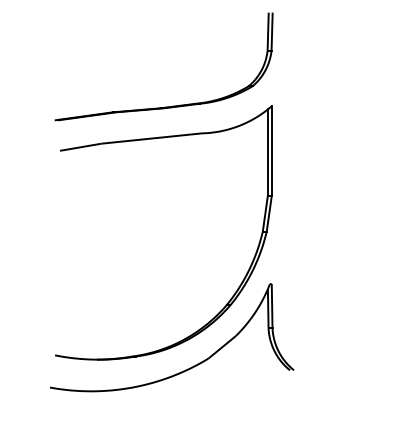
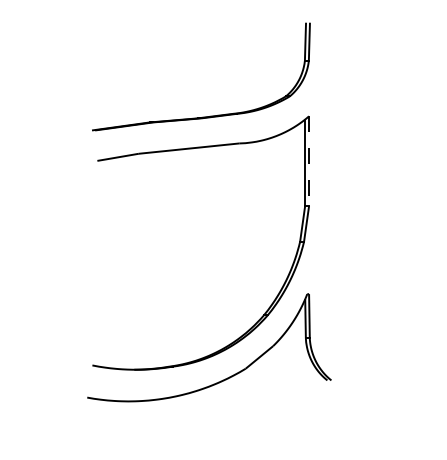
line: (272, 151) -> (309, 161), solid -> dashed

